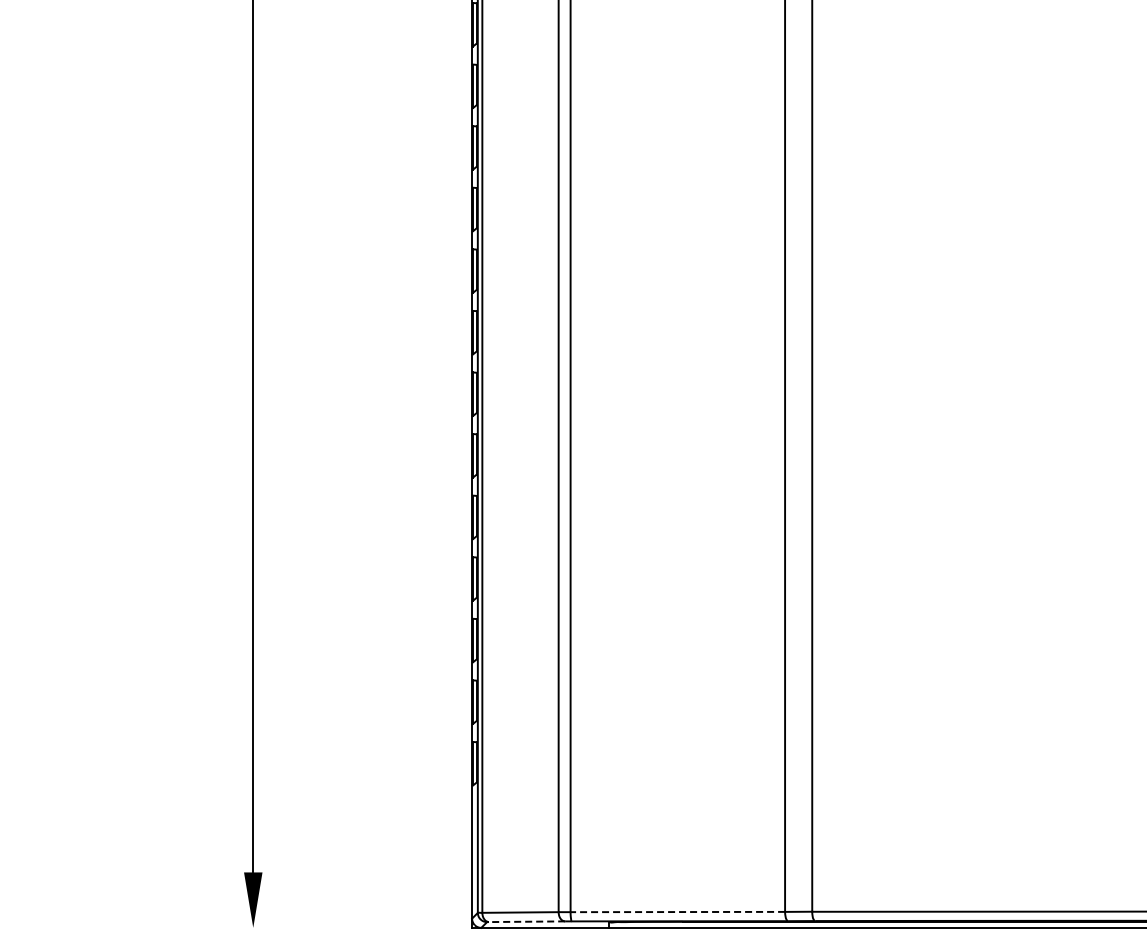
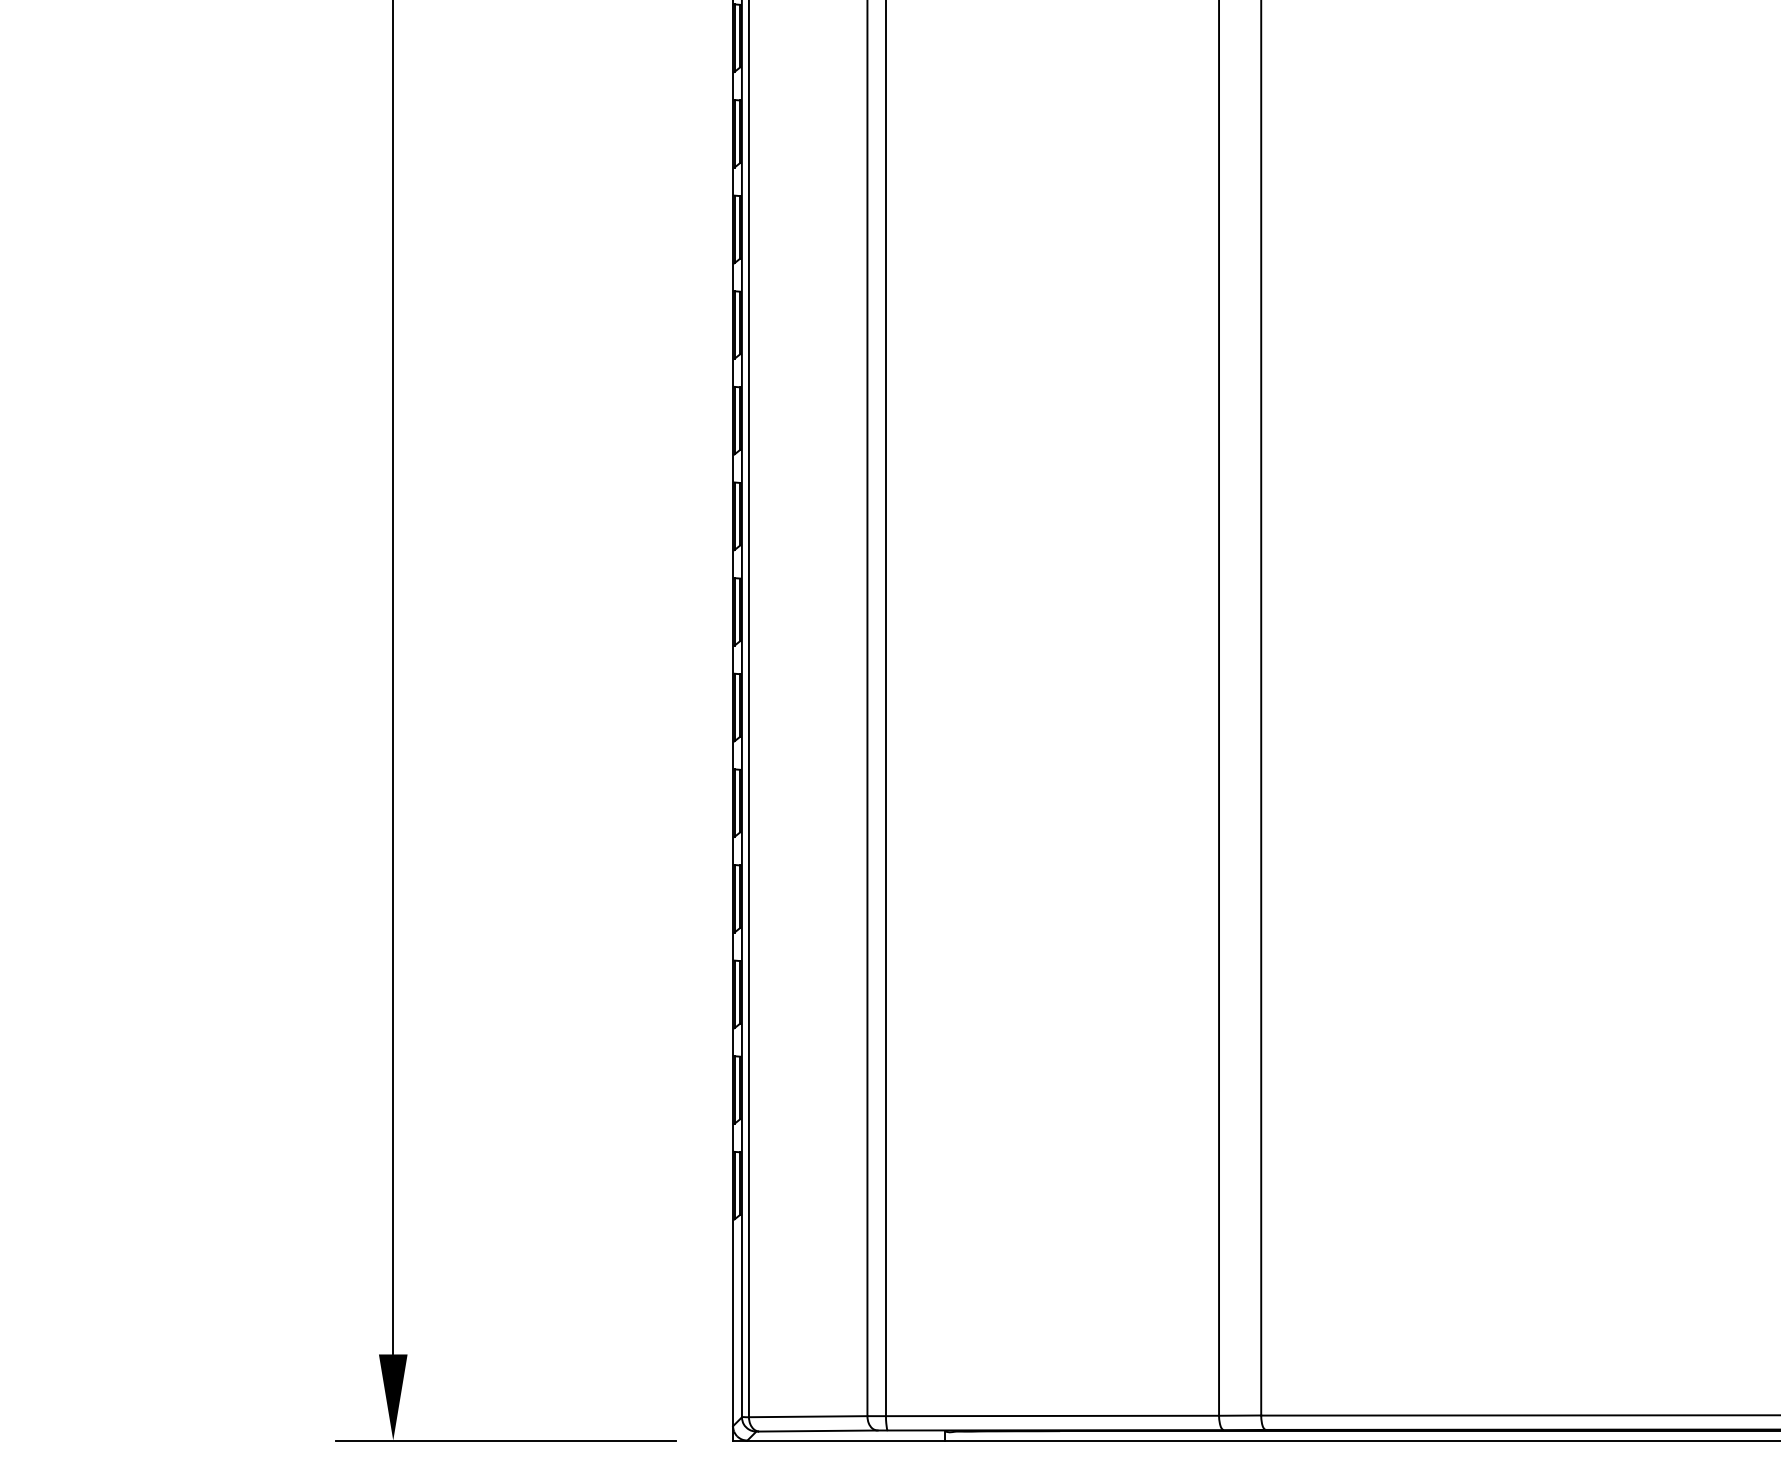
line: (677, 912) -> (1051, 1416), dashed -> solid
line: (526, 921) -> (817, 1430), dashed -> solid
line: (325, 927) -> (505, 1439), added

